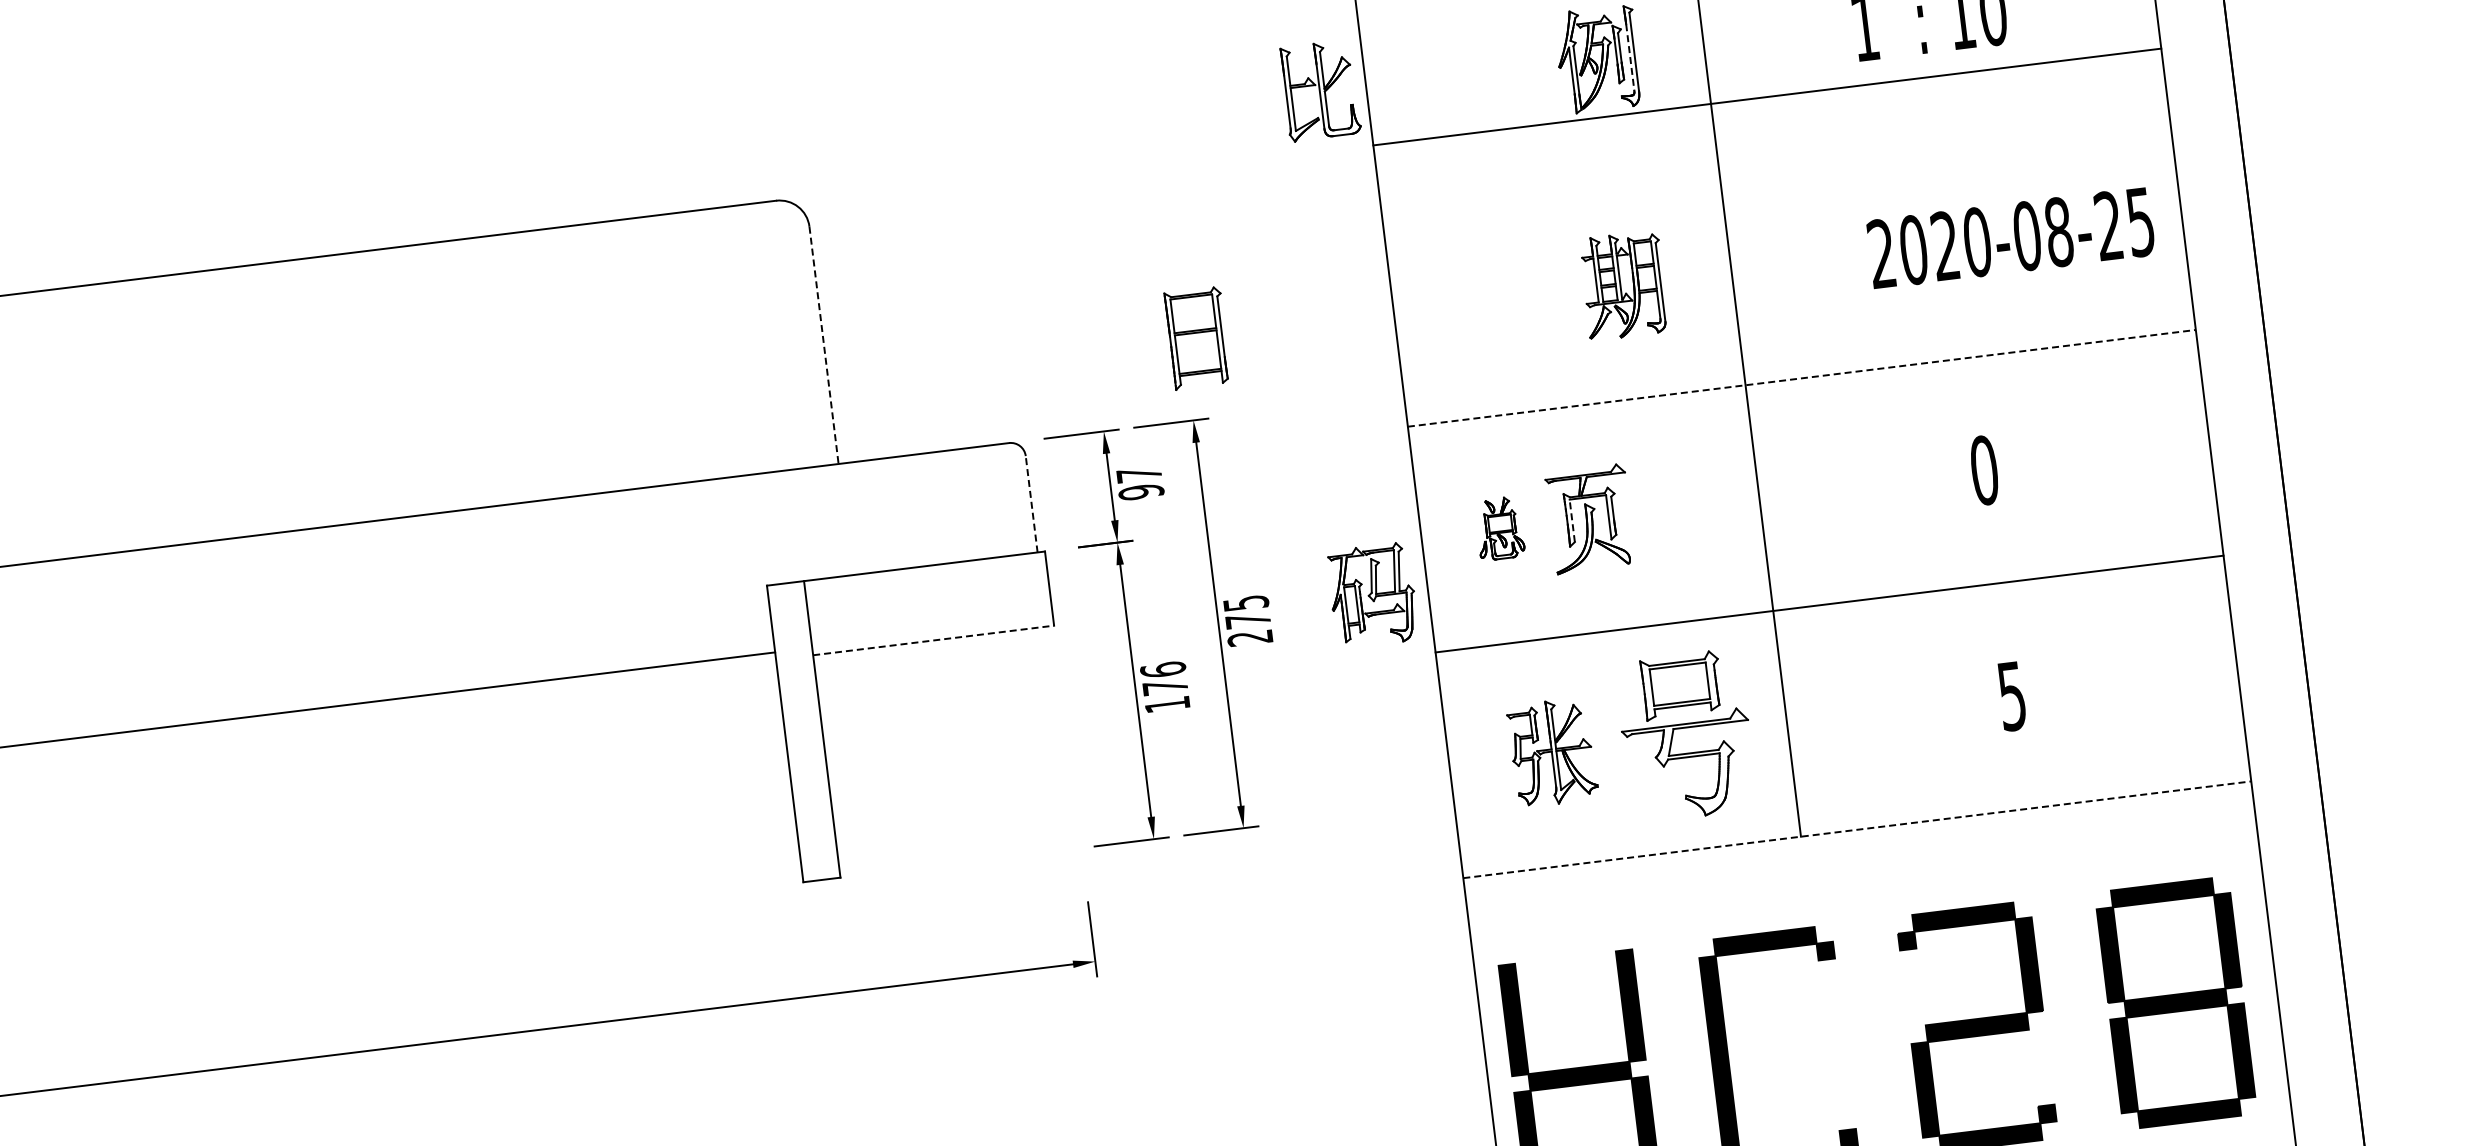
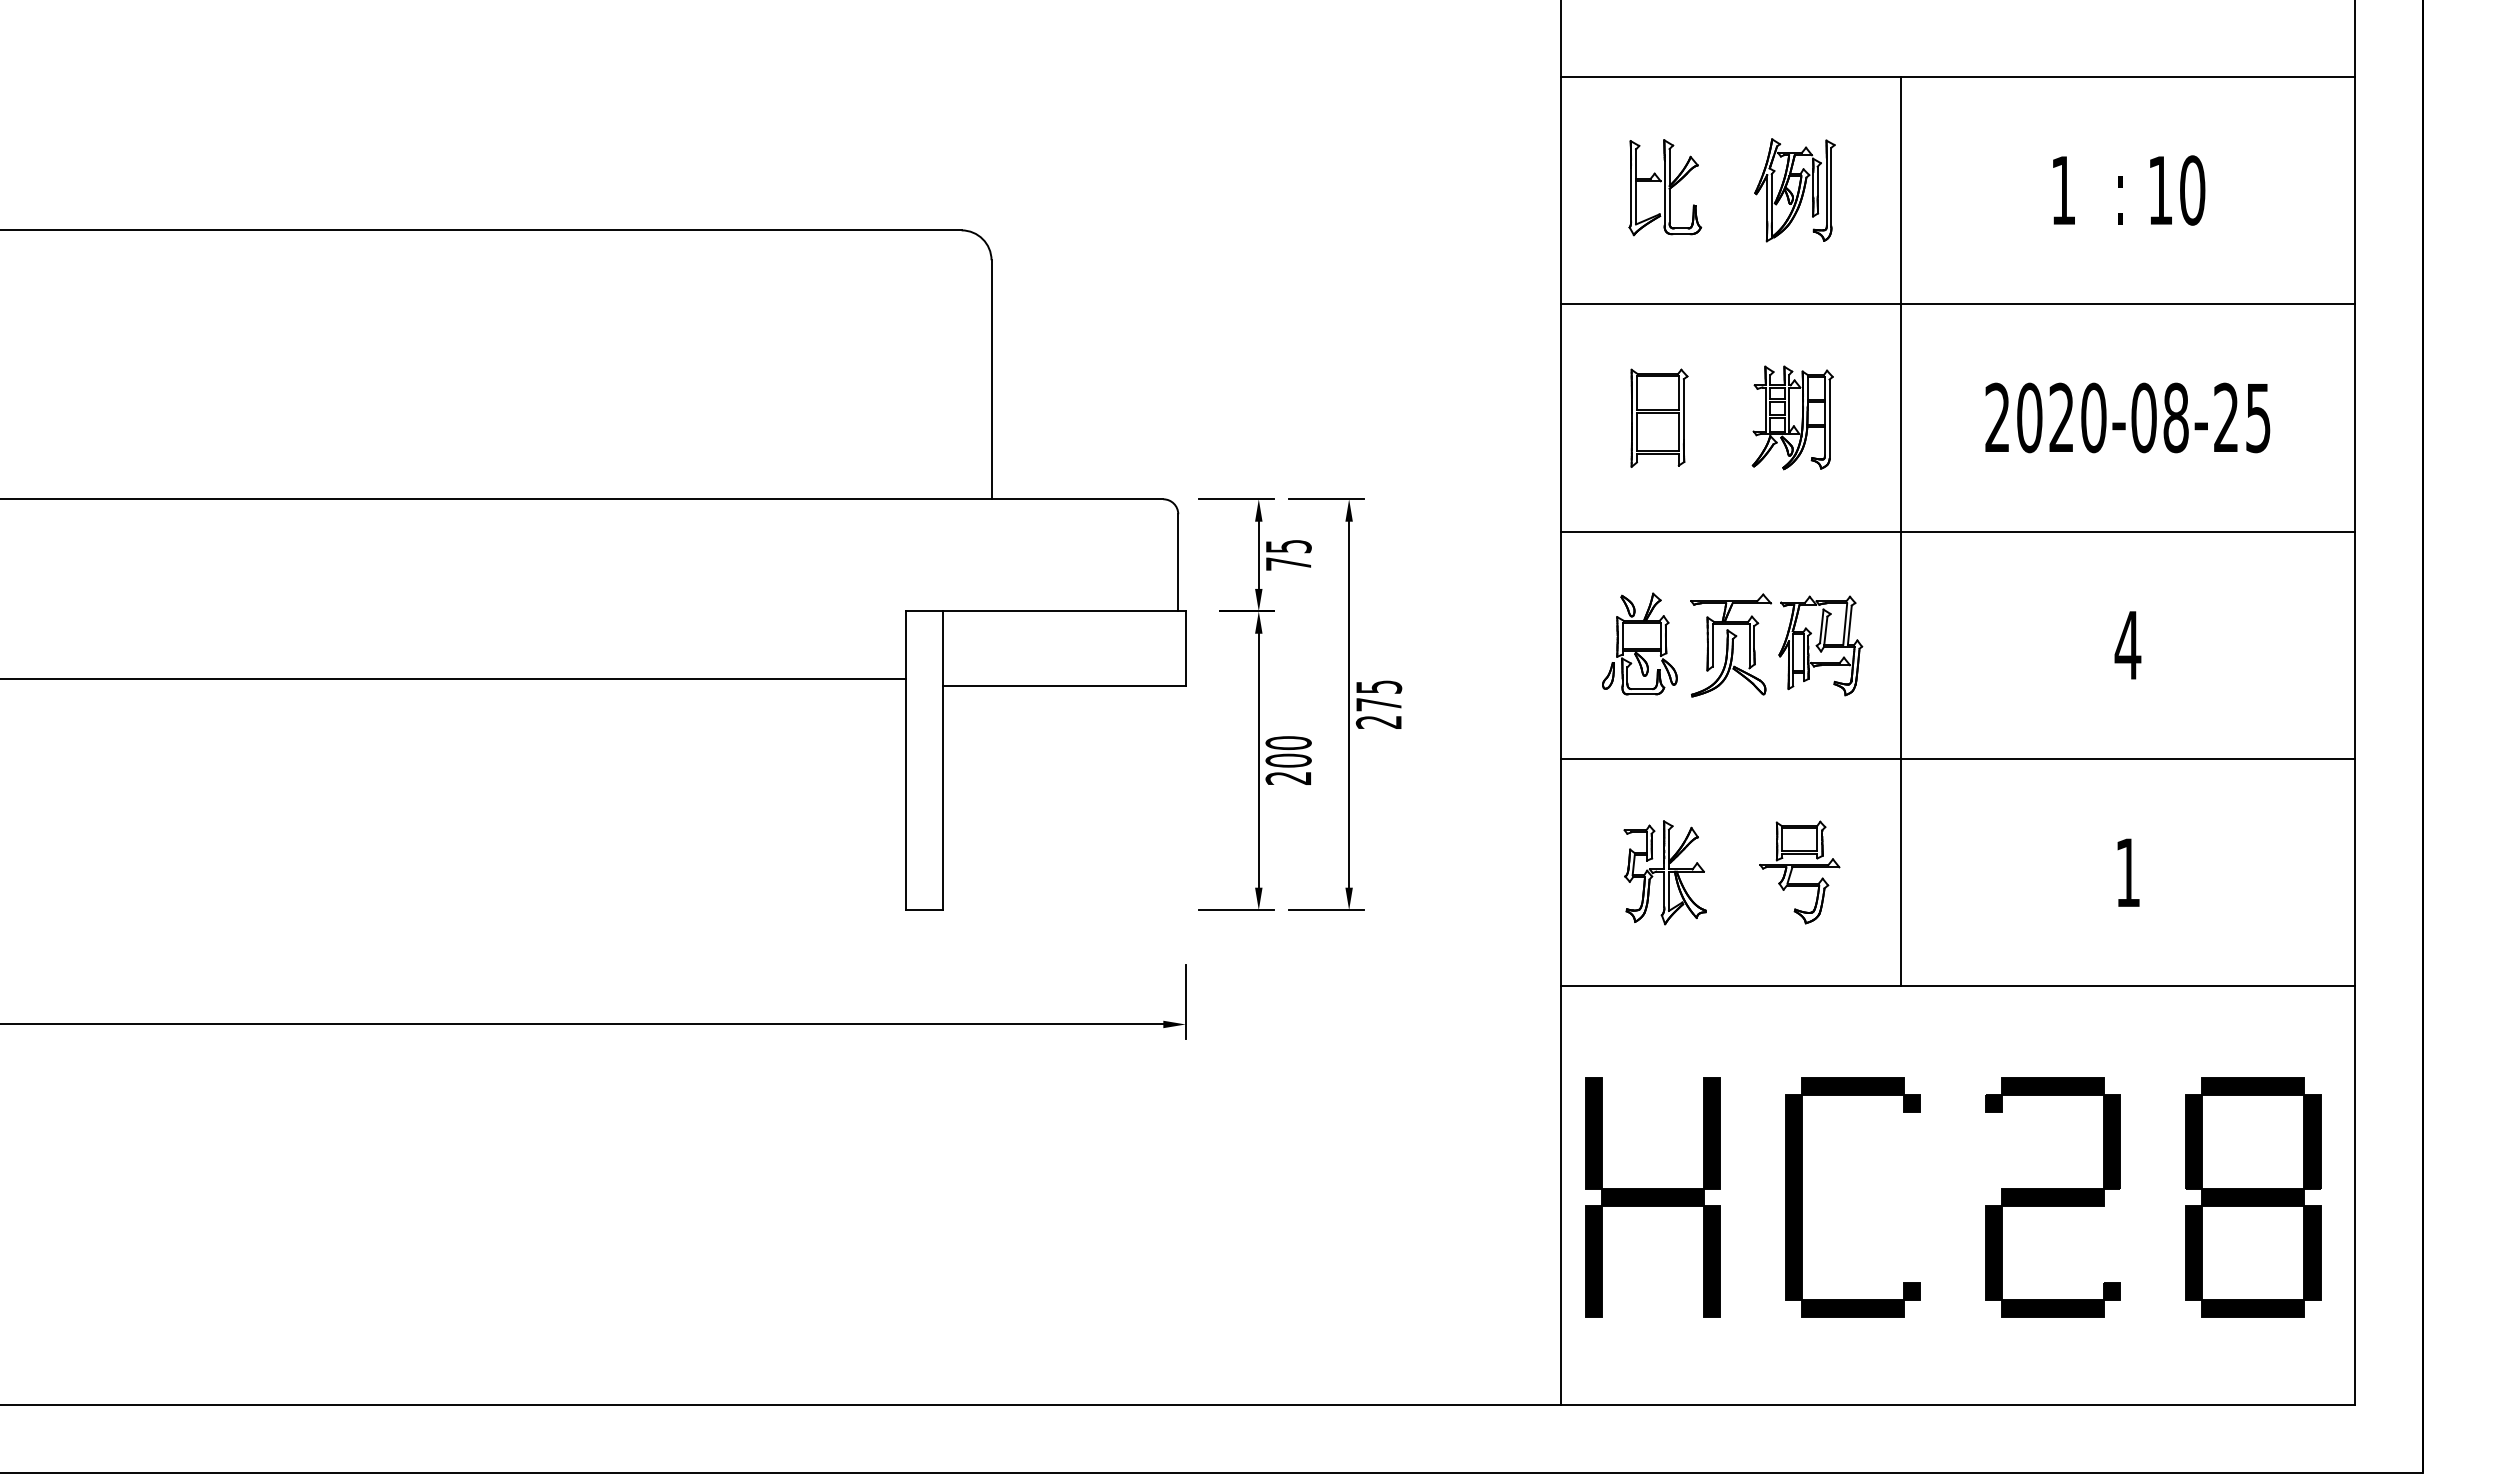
line: (1629, 57) -> (1826, 192), dashed -> solid
part: (1320, 90) -> (1665, 187), moved
line: (1766, 97) -> (1957, 304), moved
text: (2010, 237) -> (2127, 417), moved
part: (1197, 337) -> (1659, 417), moved
line: (823, 345) -> (991, 379), dashed -> solid
line: (1802, 378) -> (1958, 531), dashed -> solid
text: (1983, 470) -> (2127, 645), 0 -> 4
text: (1140, 483) -> (1288, 555), 97 -> 75
line: (1031, 503) -> (1178, 562), dashed -> solid
line: (1571, 520) -> (1712, 644), dashed -> solid
part: (1499, 528) -> (1639, 643), size x1.67
part: (1372, 595) -> (1820, 645), moved
line: (933, 640) -> (1064, 686), dashed -> solid
text: (1165, 687) -> (1288, 760), 176 -> 200
text: (2011, 696) -> (2127, 873), 5 -> 1
part: (1686, 735) -> (1799, 872), size x0.62
line: (1857, 829) -> (1958, 986), dashed -> solid

